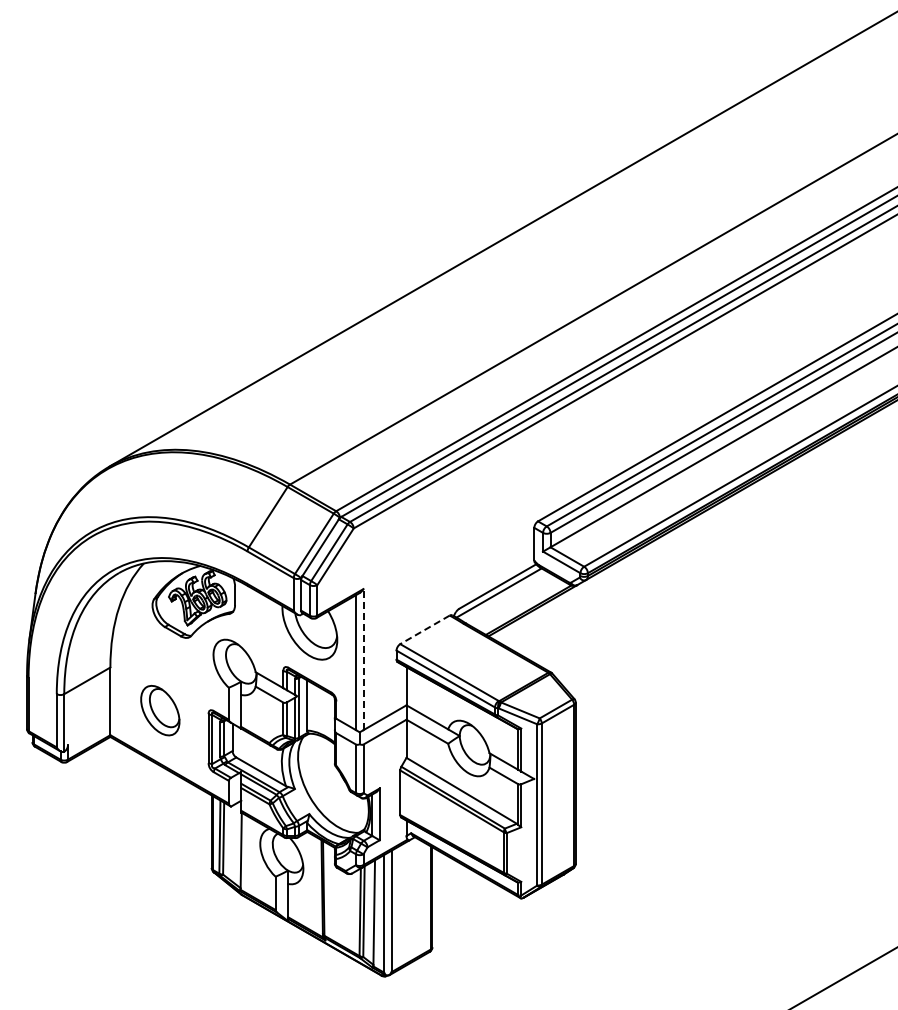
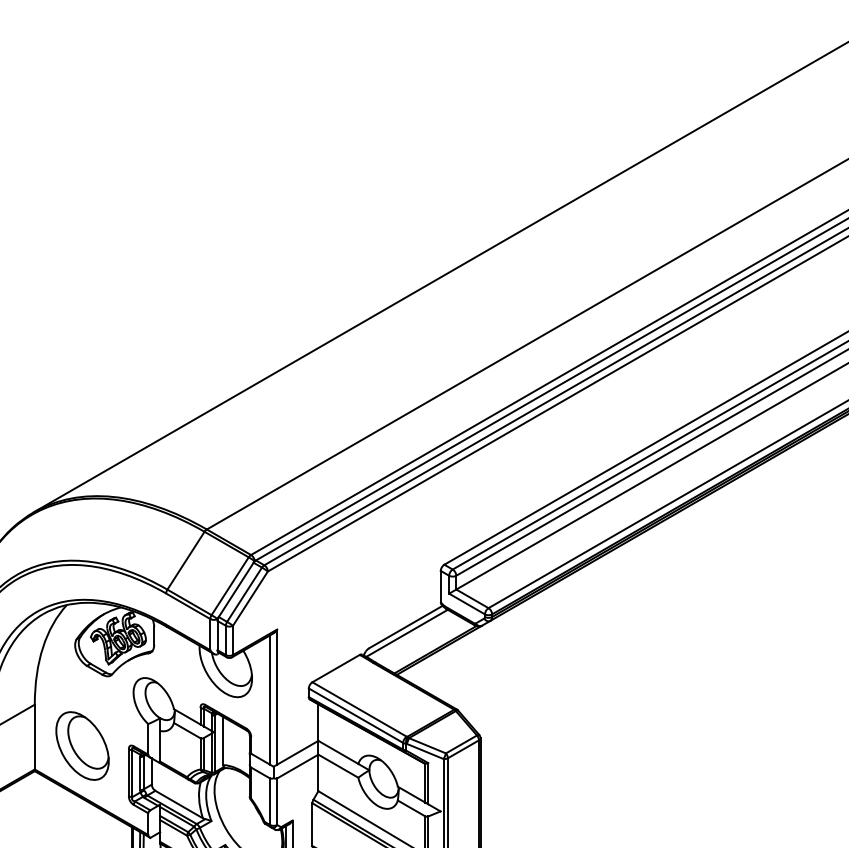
line: (424, 629) -> (335, 668), dashed -> solid
line: (363, 659) -> (277, 696), dashed -> solid
part: (160, 710) -> (82, 745), size x1.43

